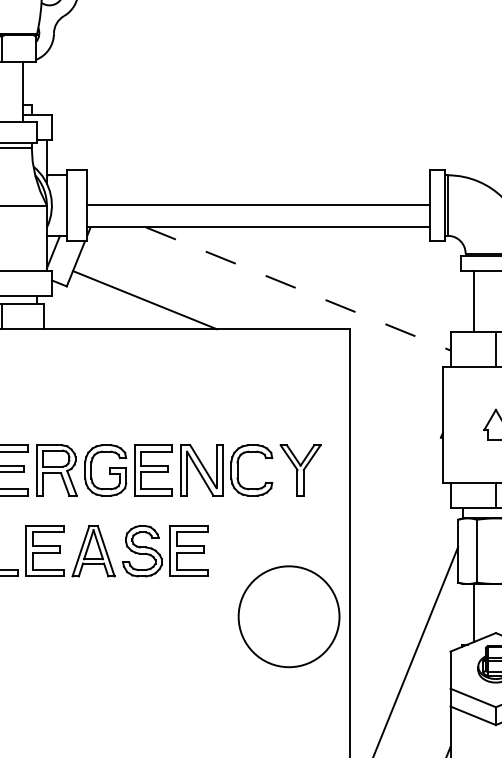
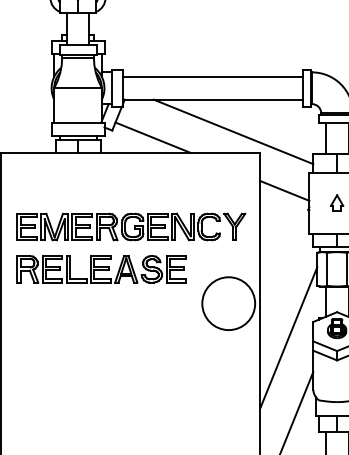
line: (258, 204) -> (212, 76), moved
line: (300, 290) -> (234, 132), dashed -> solid
line: (395, 400) -> (284, 190), added

